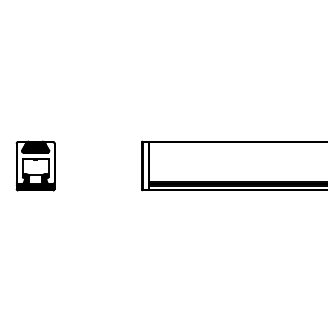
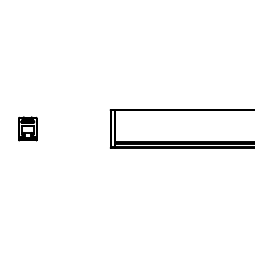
part: (35, 165) -> (27, 128), size x0.6

